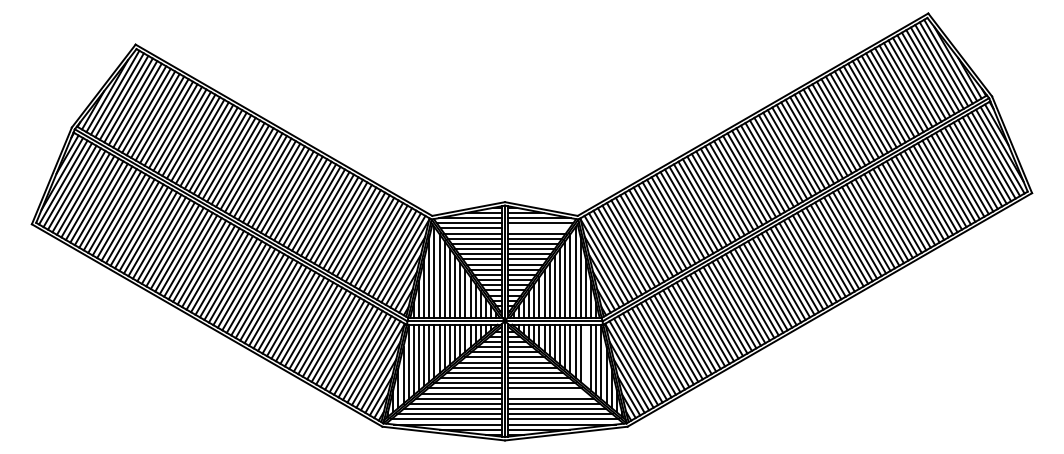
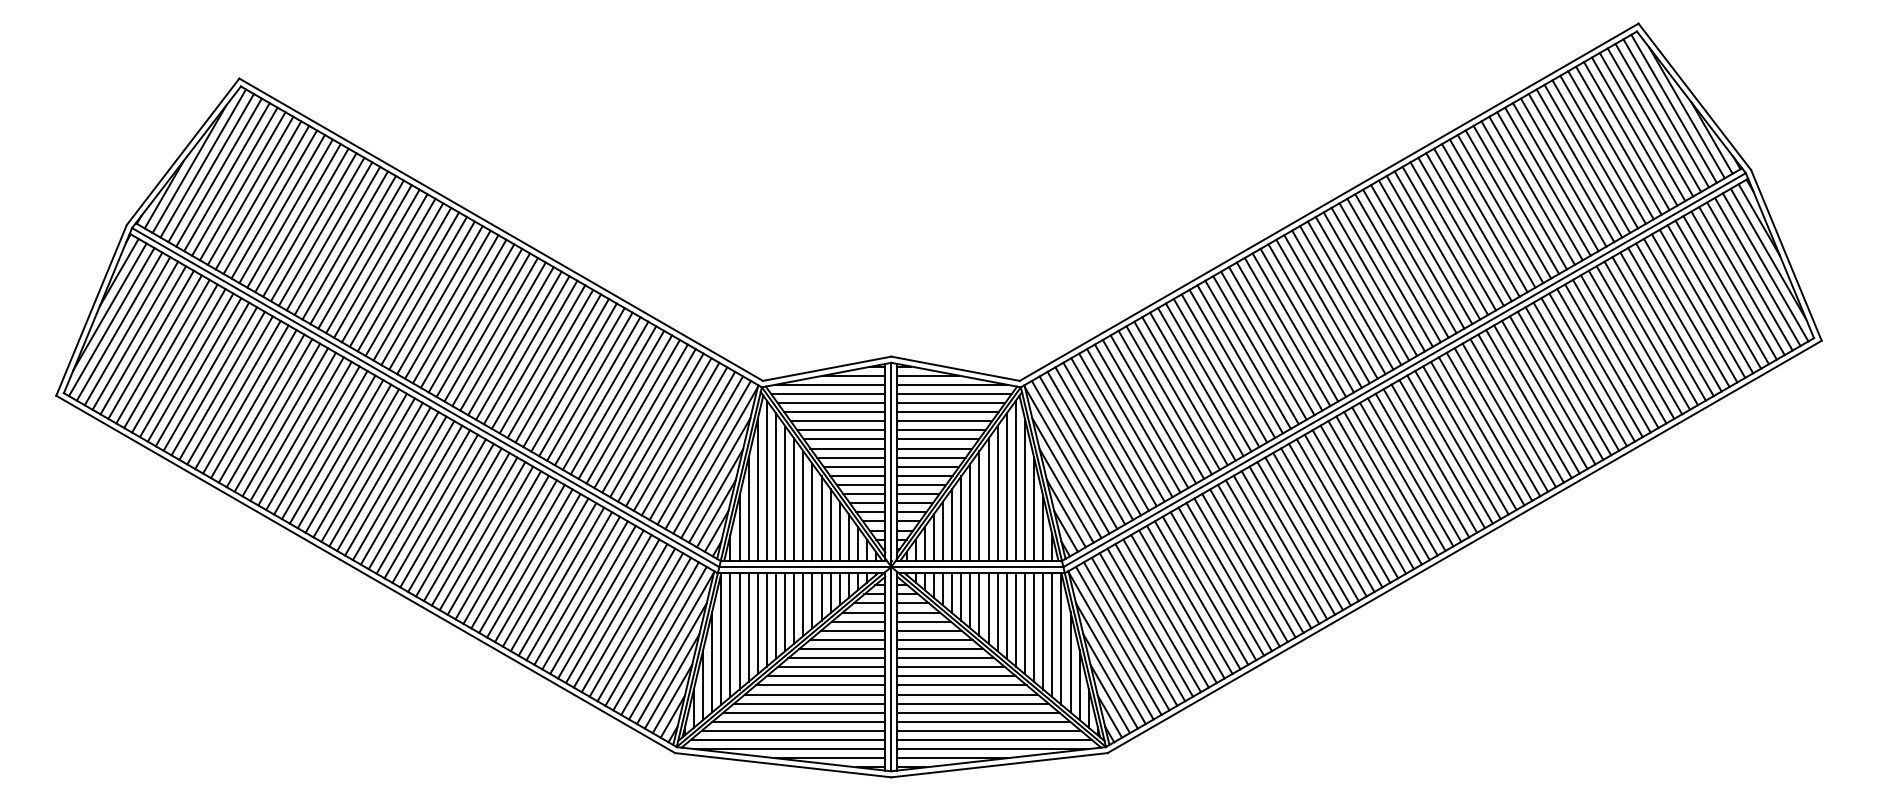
line: (538, 228) -> (950, 403), added
line: (585, 355) -> (1033, 627), added
line: (547, 393) -> (966, 694), added

